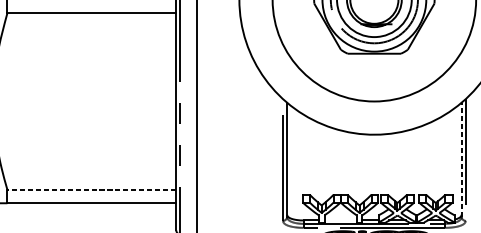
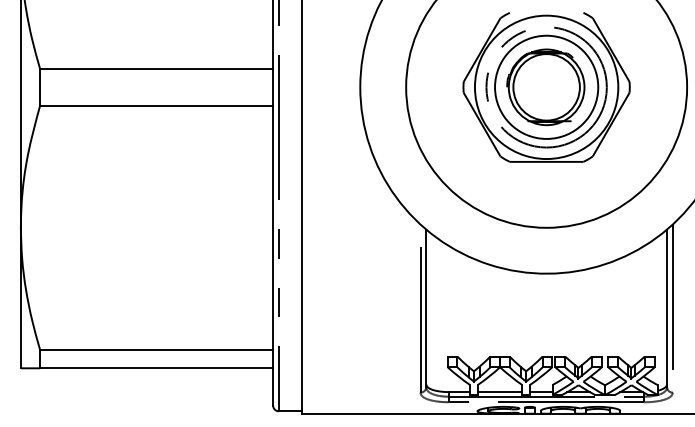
line: (461, 159) -> (667, 308), dashed -> solid
line: (91, 189) -> (156, 349), dashed -> solid
line: (340, 220) -> (499, 392), added

